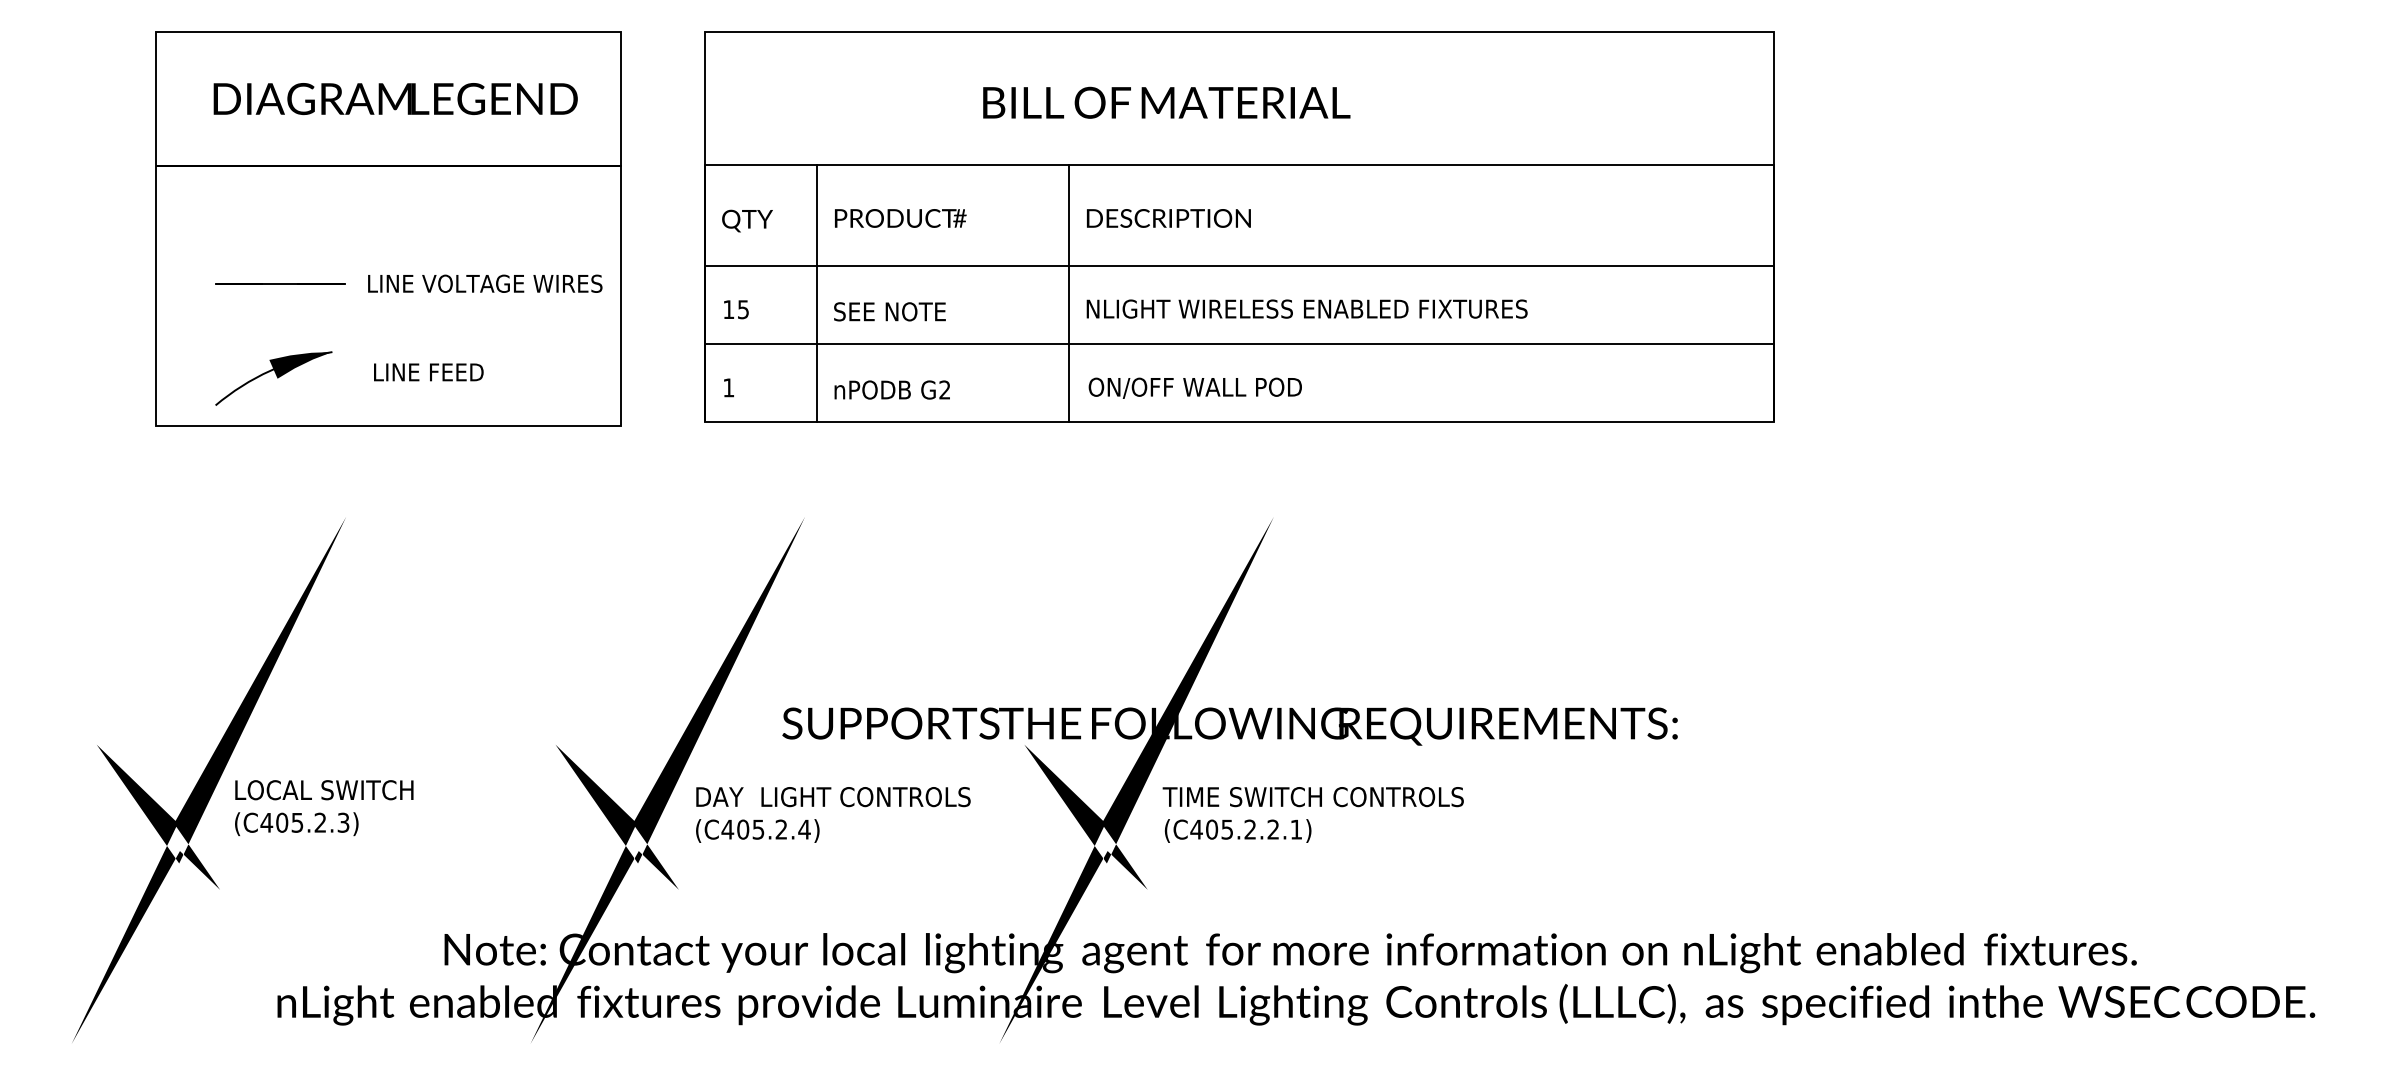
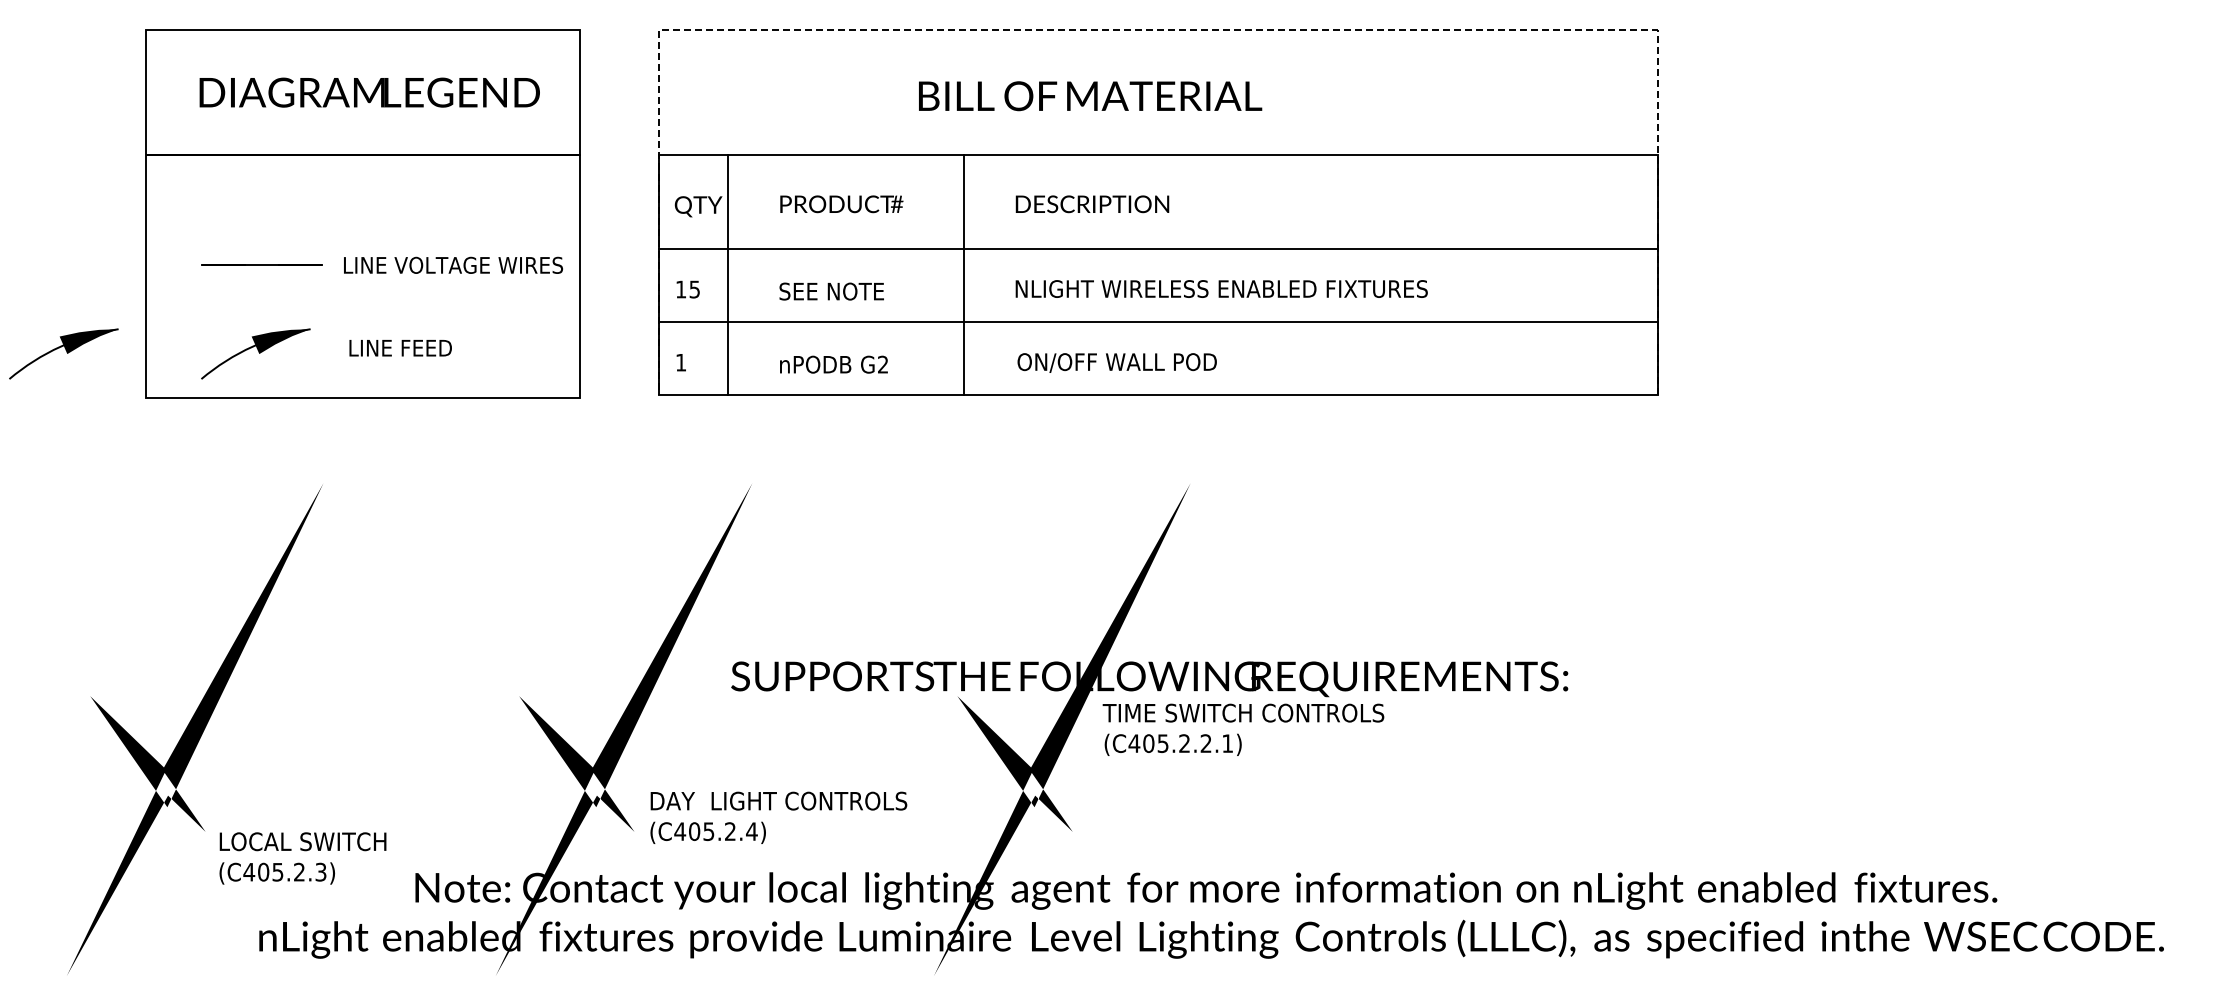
line: (1238, 32) -> (1157, 30), solid -> dashed
line: (816, 293) -> (728, 274), moved
line: (1068, 293) -> (963, 274), moved
part: (68, 378) -> (63, 353), added
text: (323, 808) -> (302, 858), moved
text: (832, 814) -> (778, 817), moved
text: (1313, 814) -> (1243, 729), moved

